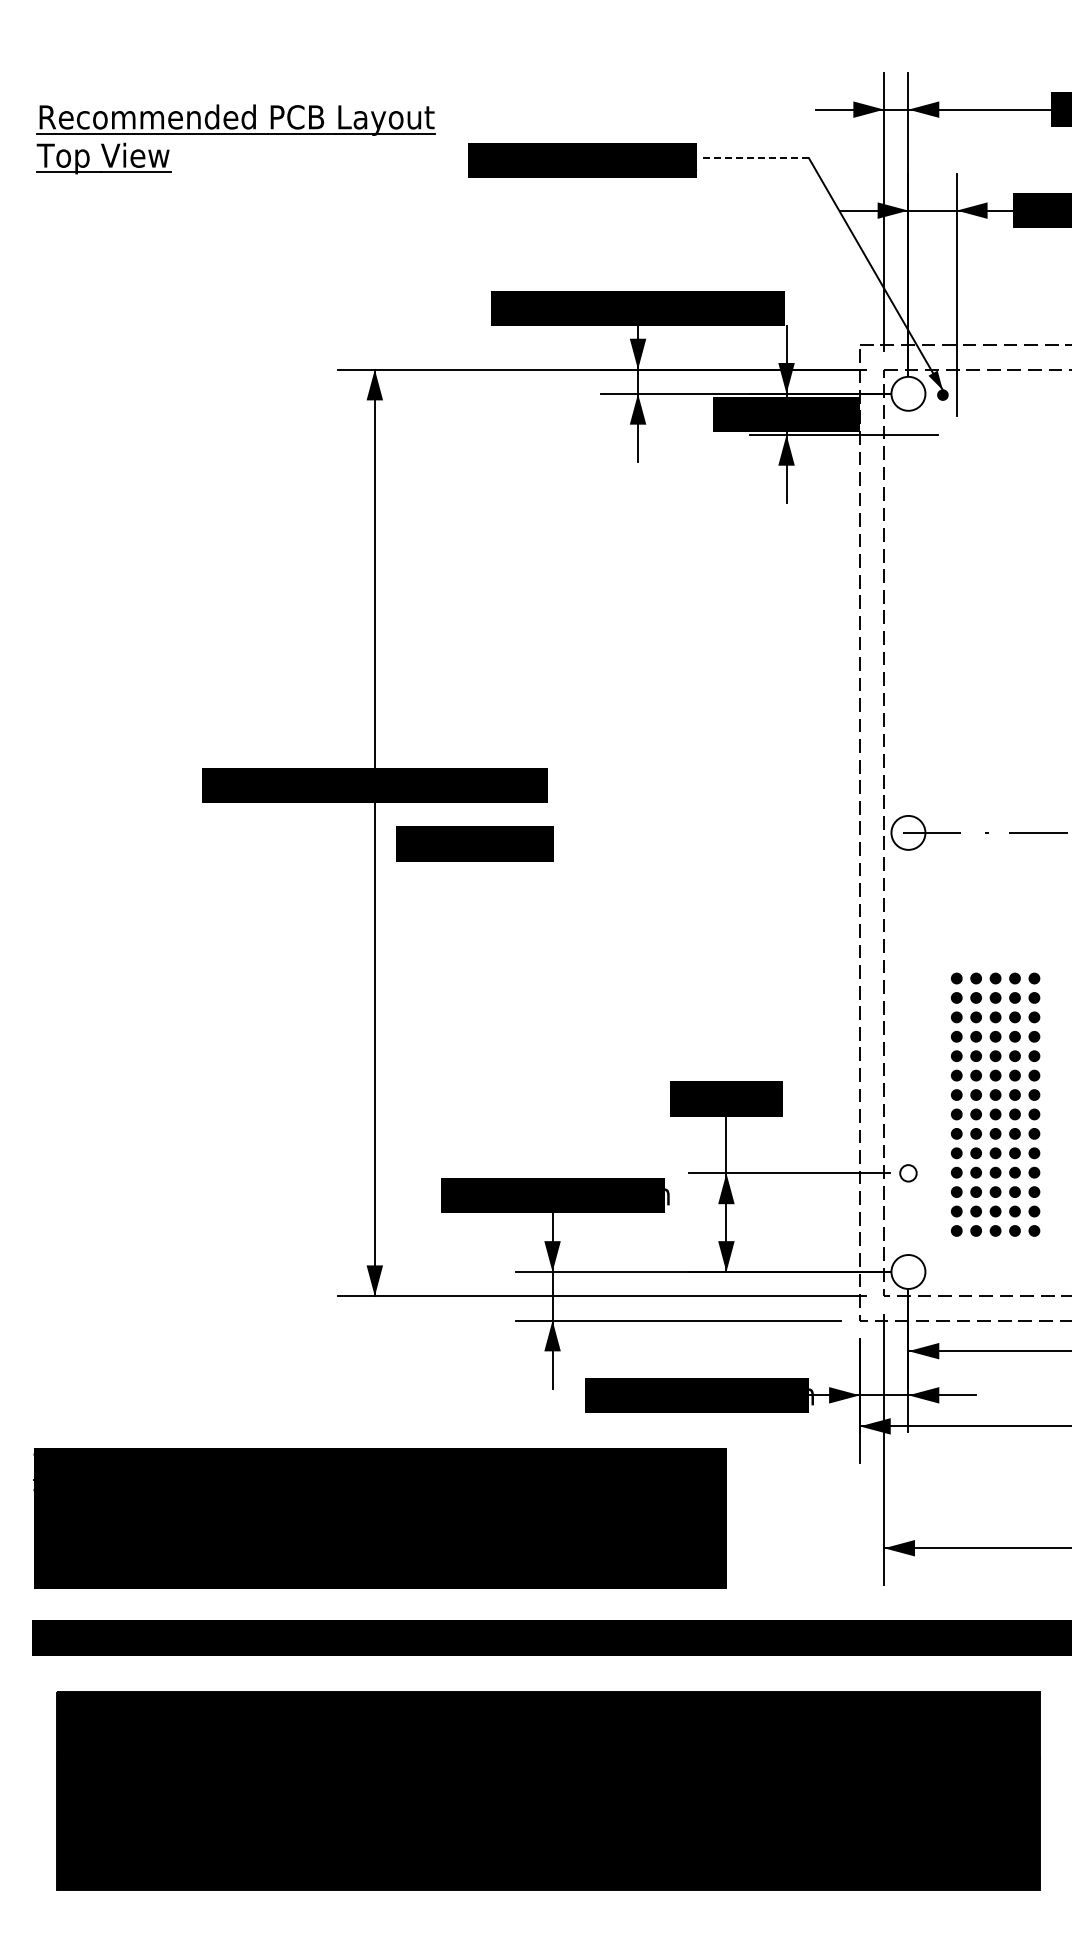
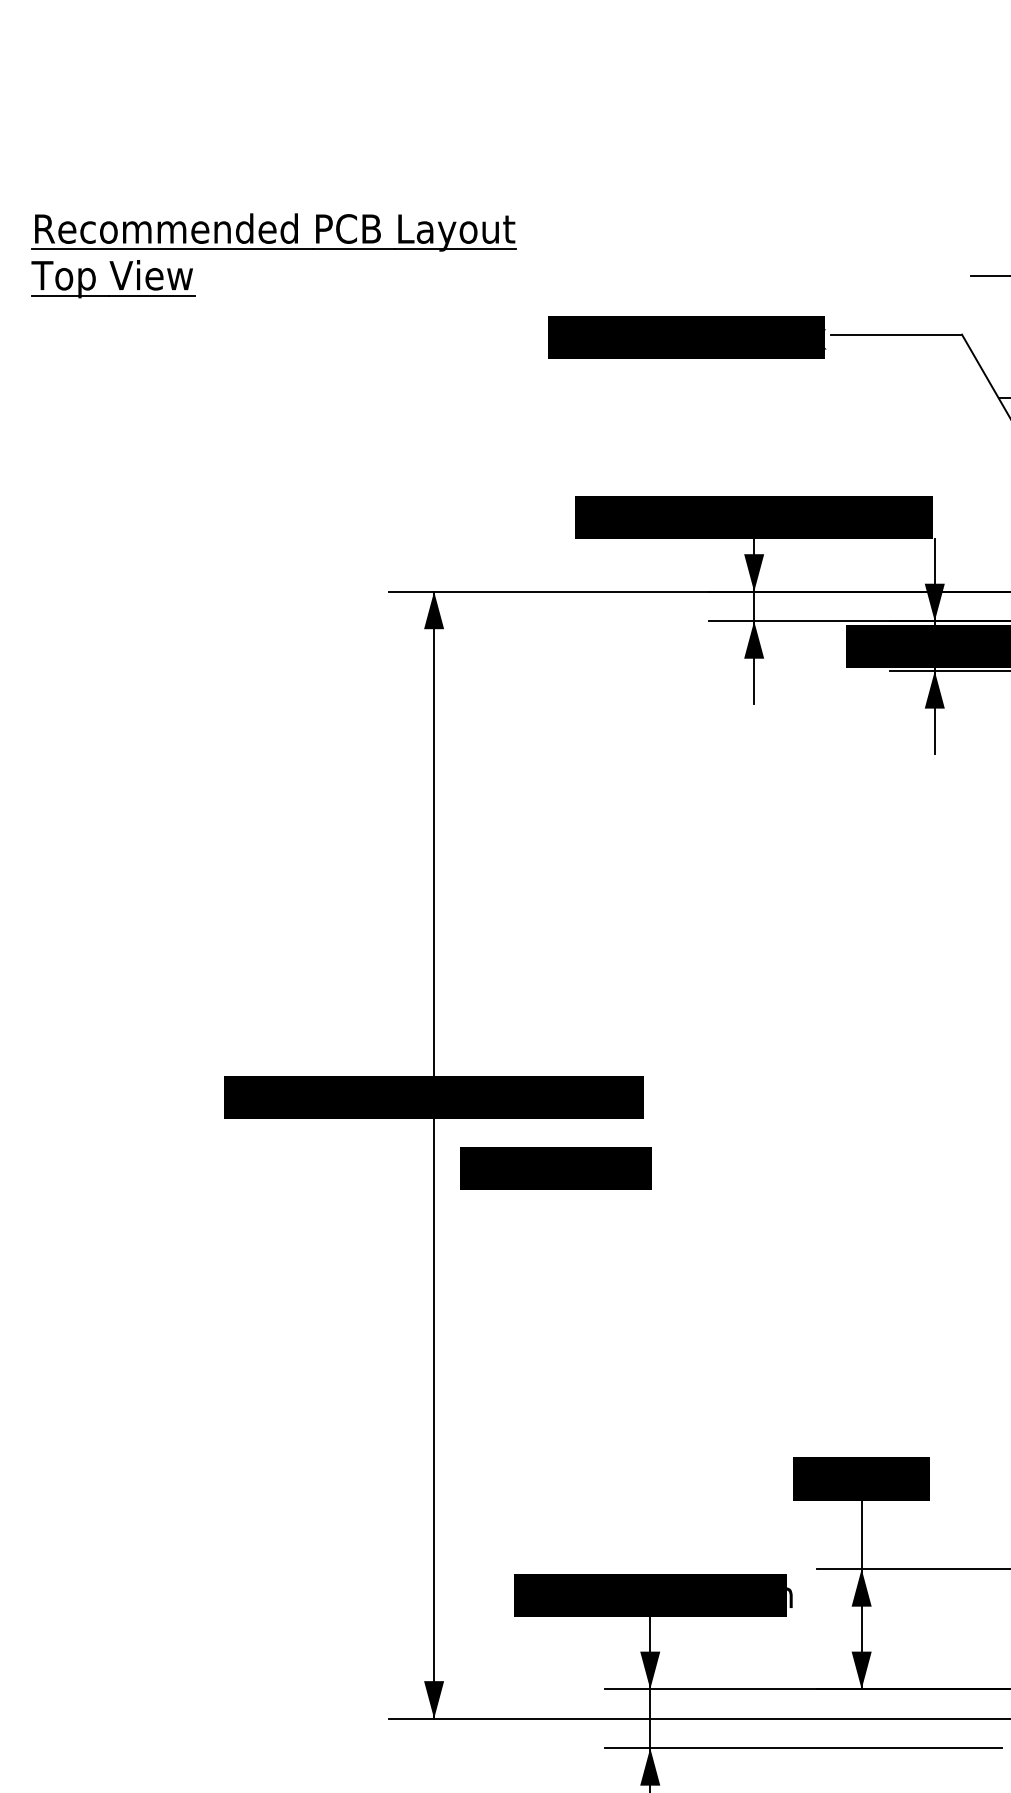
part: (235, 139) -> (273, 255), moved
line: (755, 158) -> (897, 335), dashed -> solid

